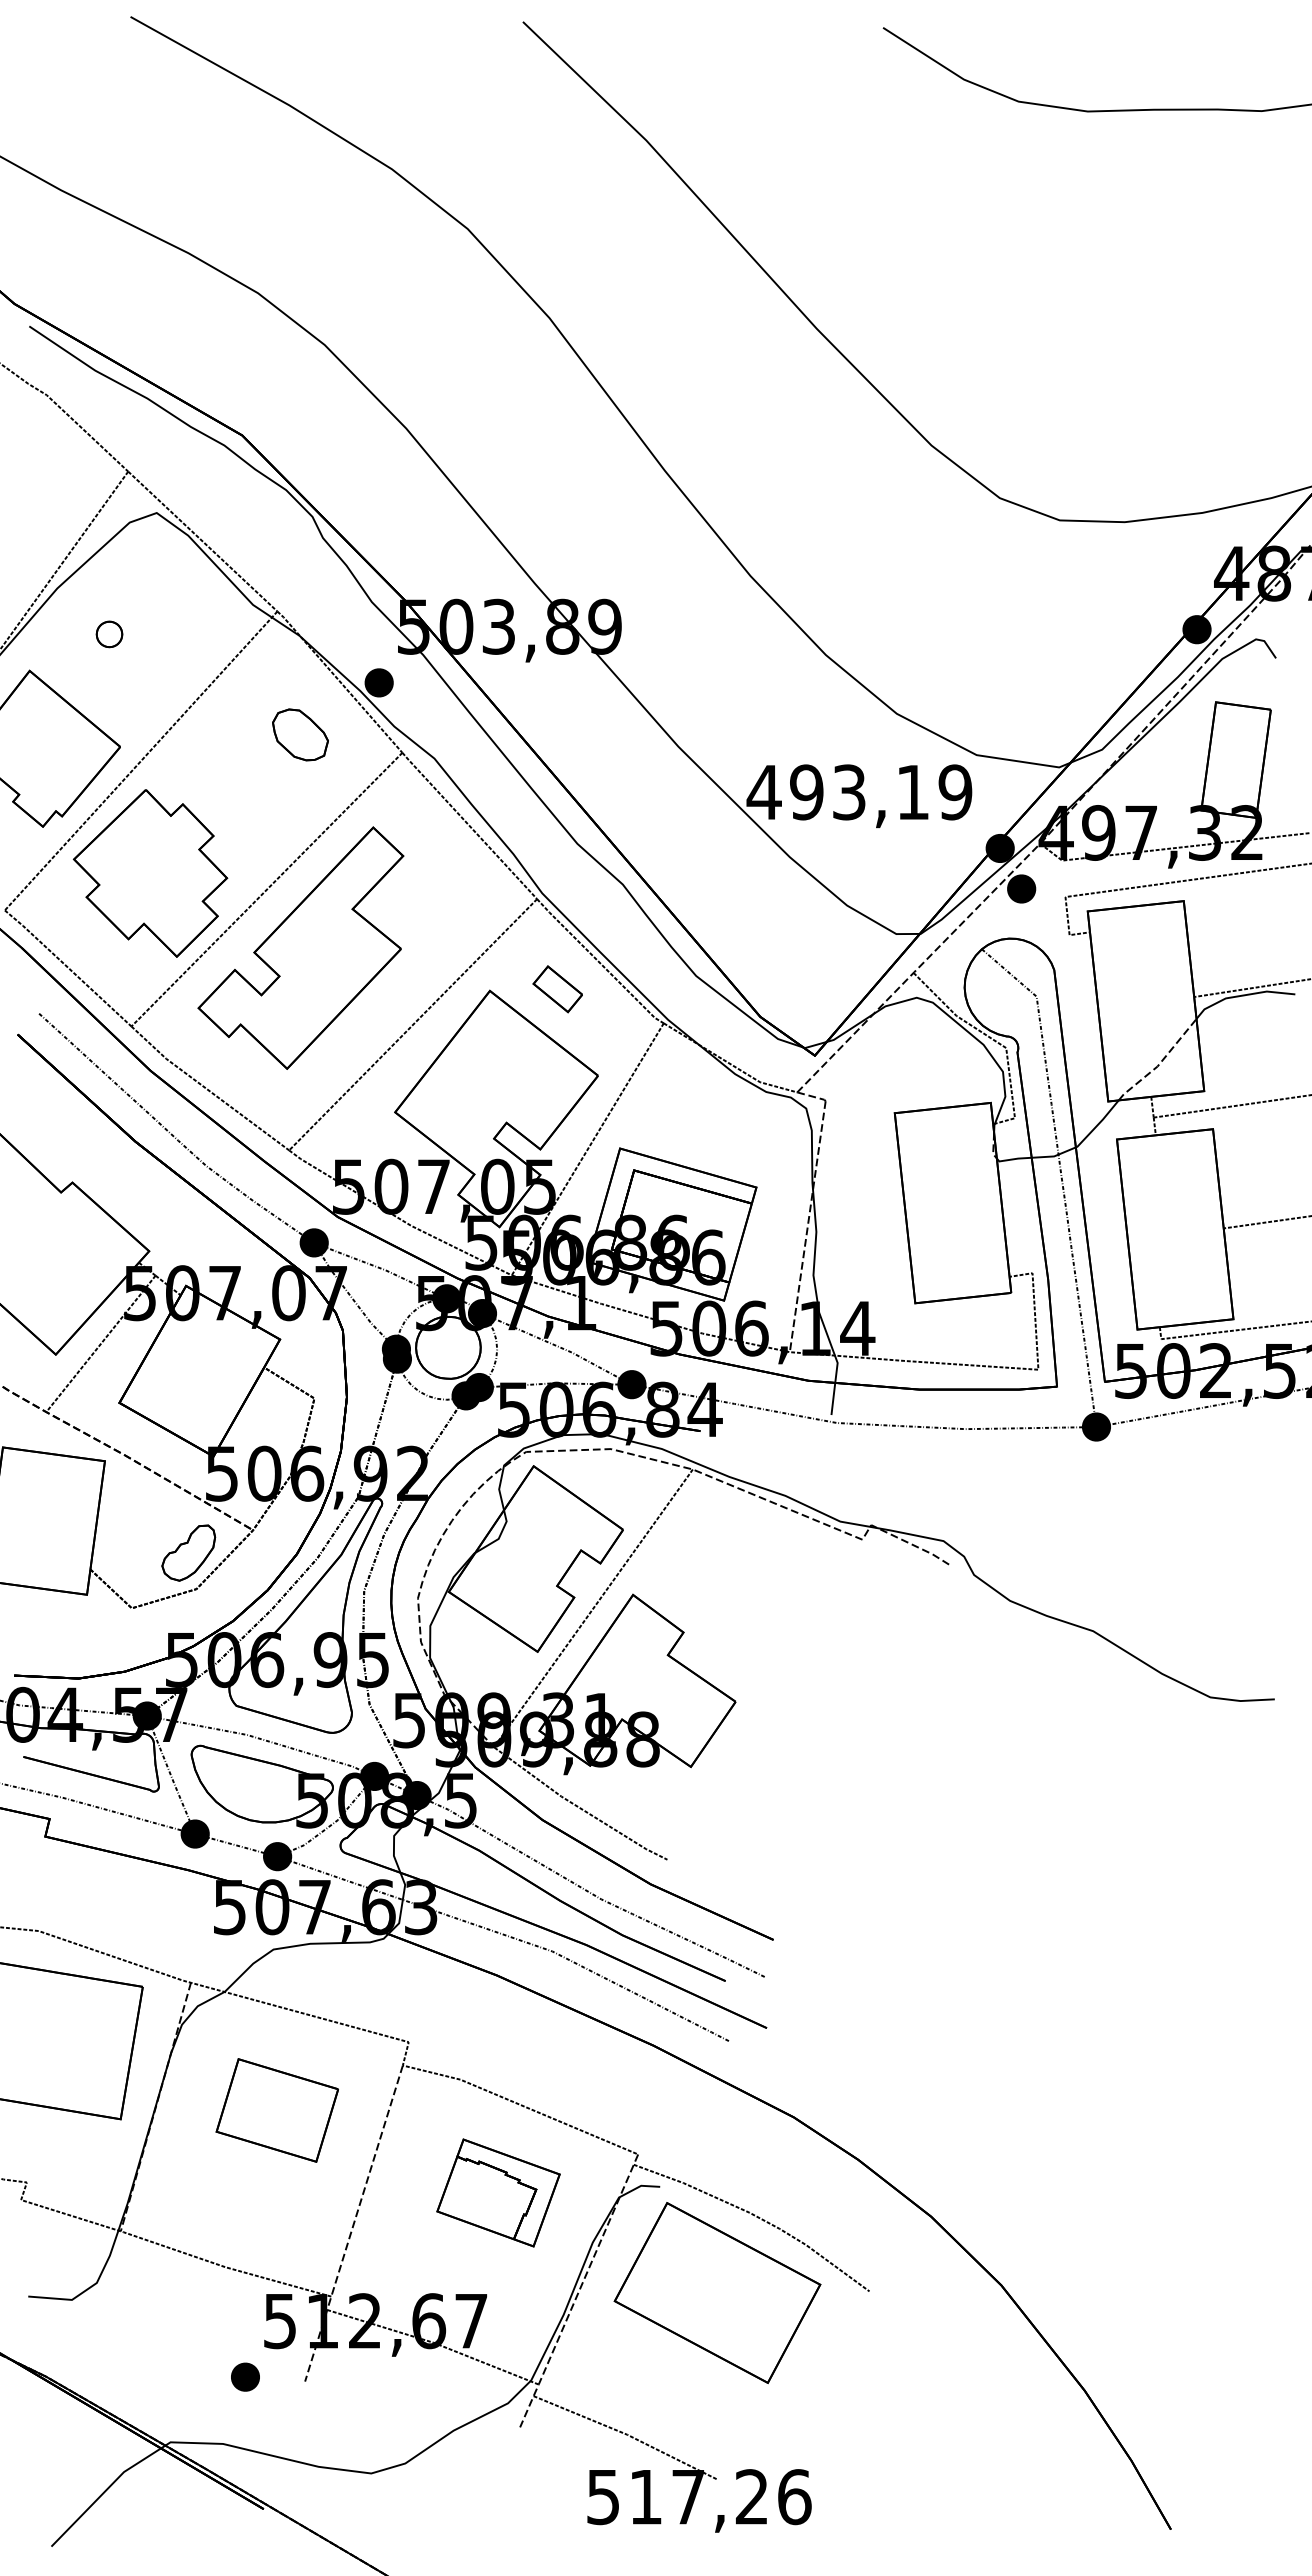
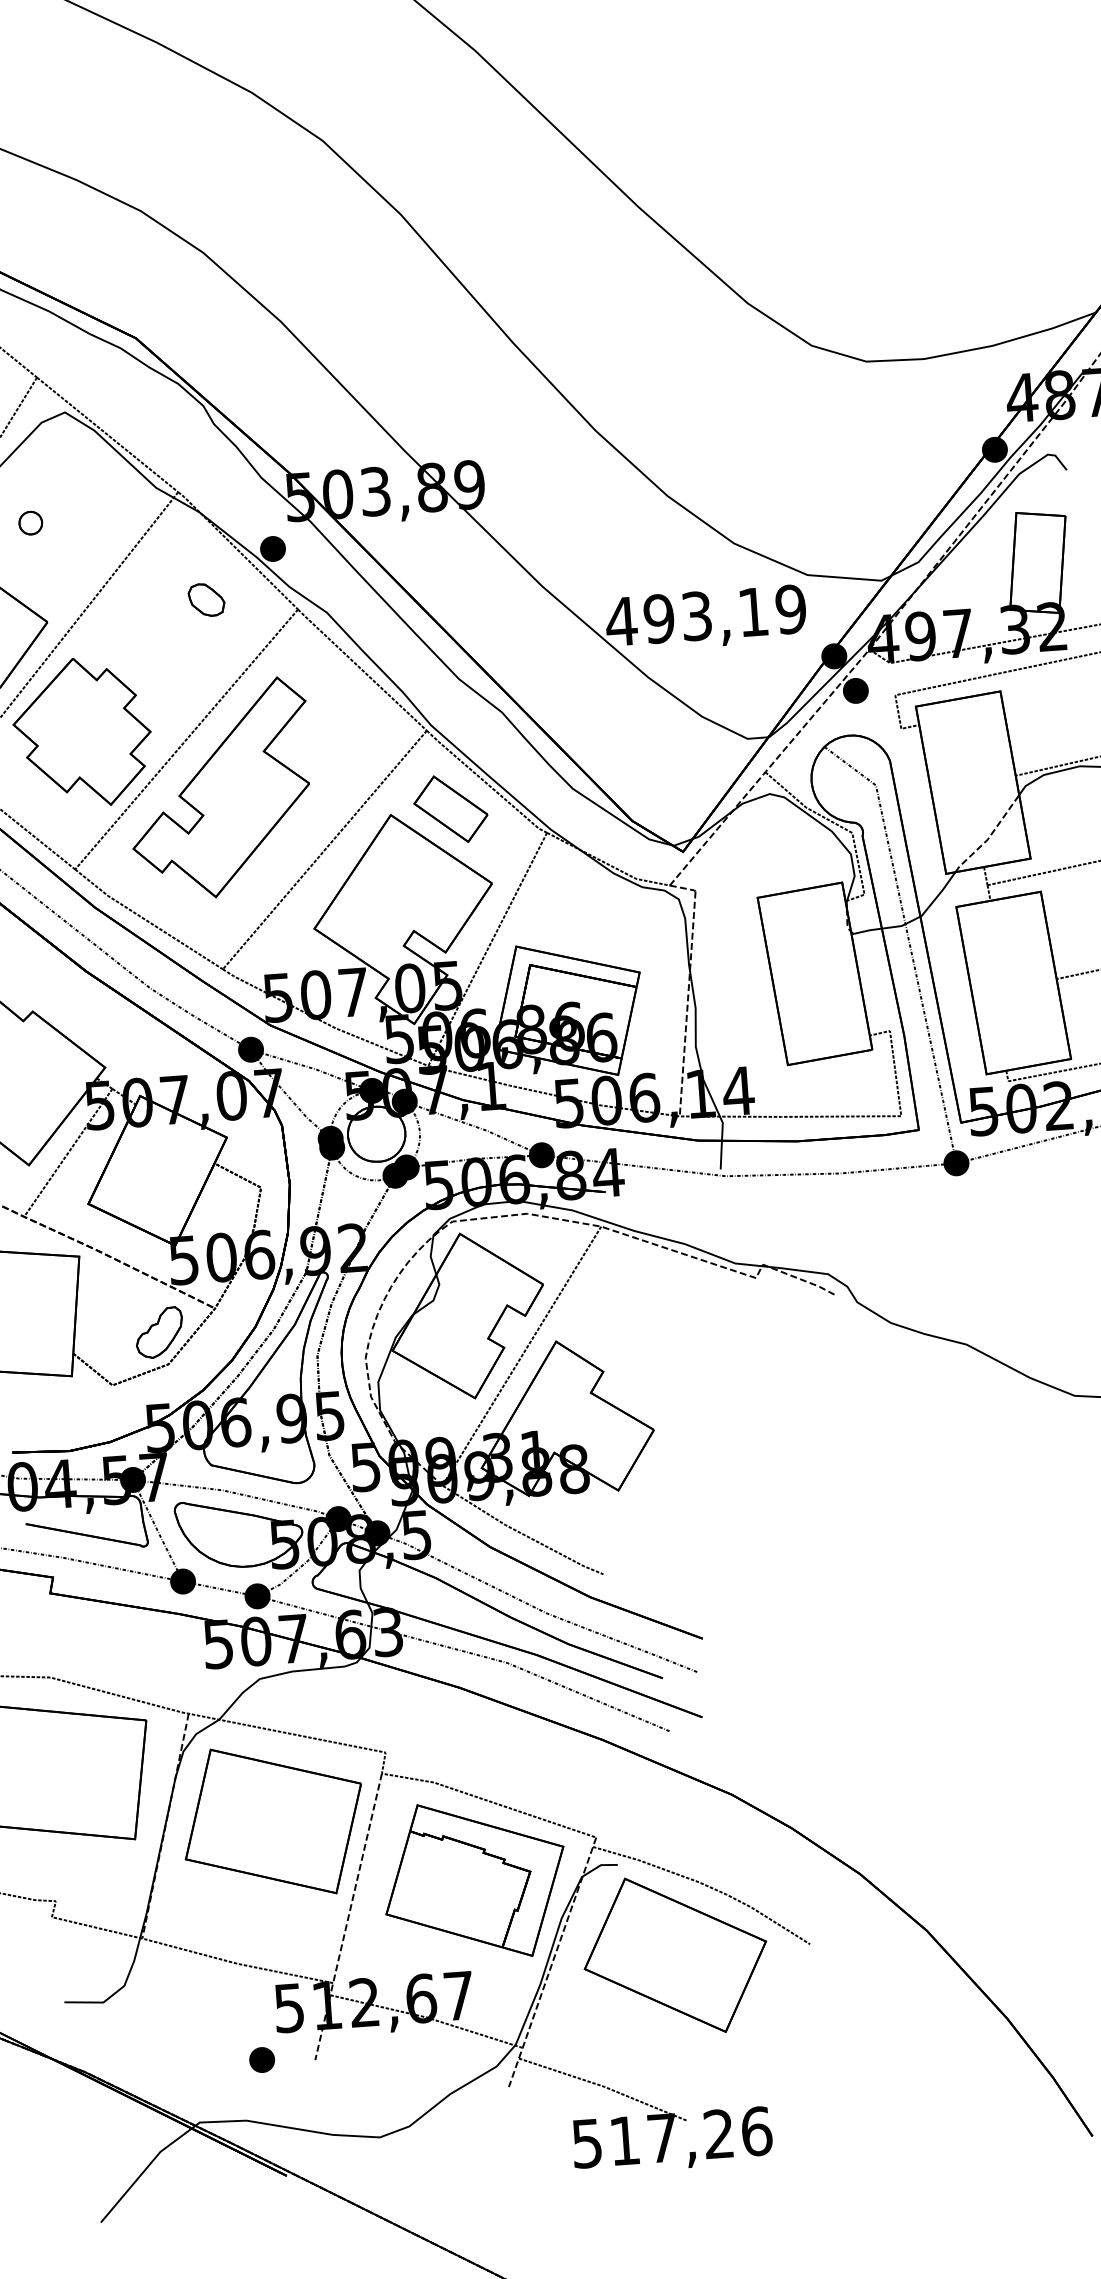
part: (300, 734) -> (206, 599), size x0.71
part: (557, 989) -> (450, 809), size x1.67
part: (277, 2110) -> (273, 1821), size x1.67
part: (498, 2192) -> (474, 1880), size x1.67

